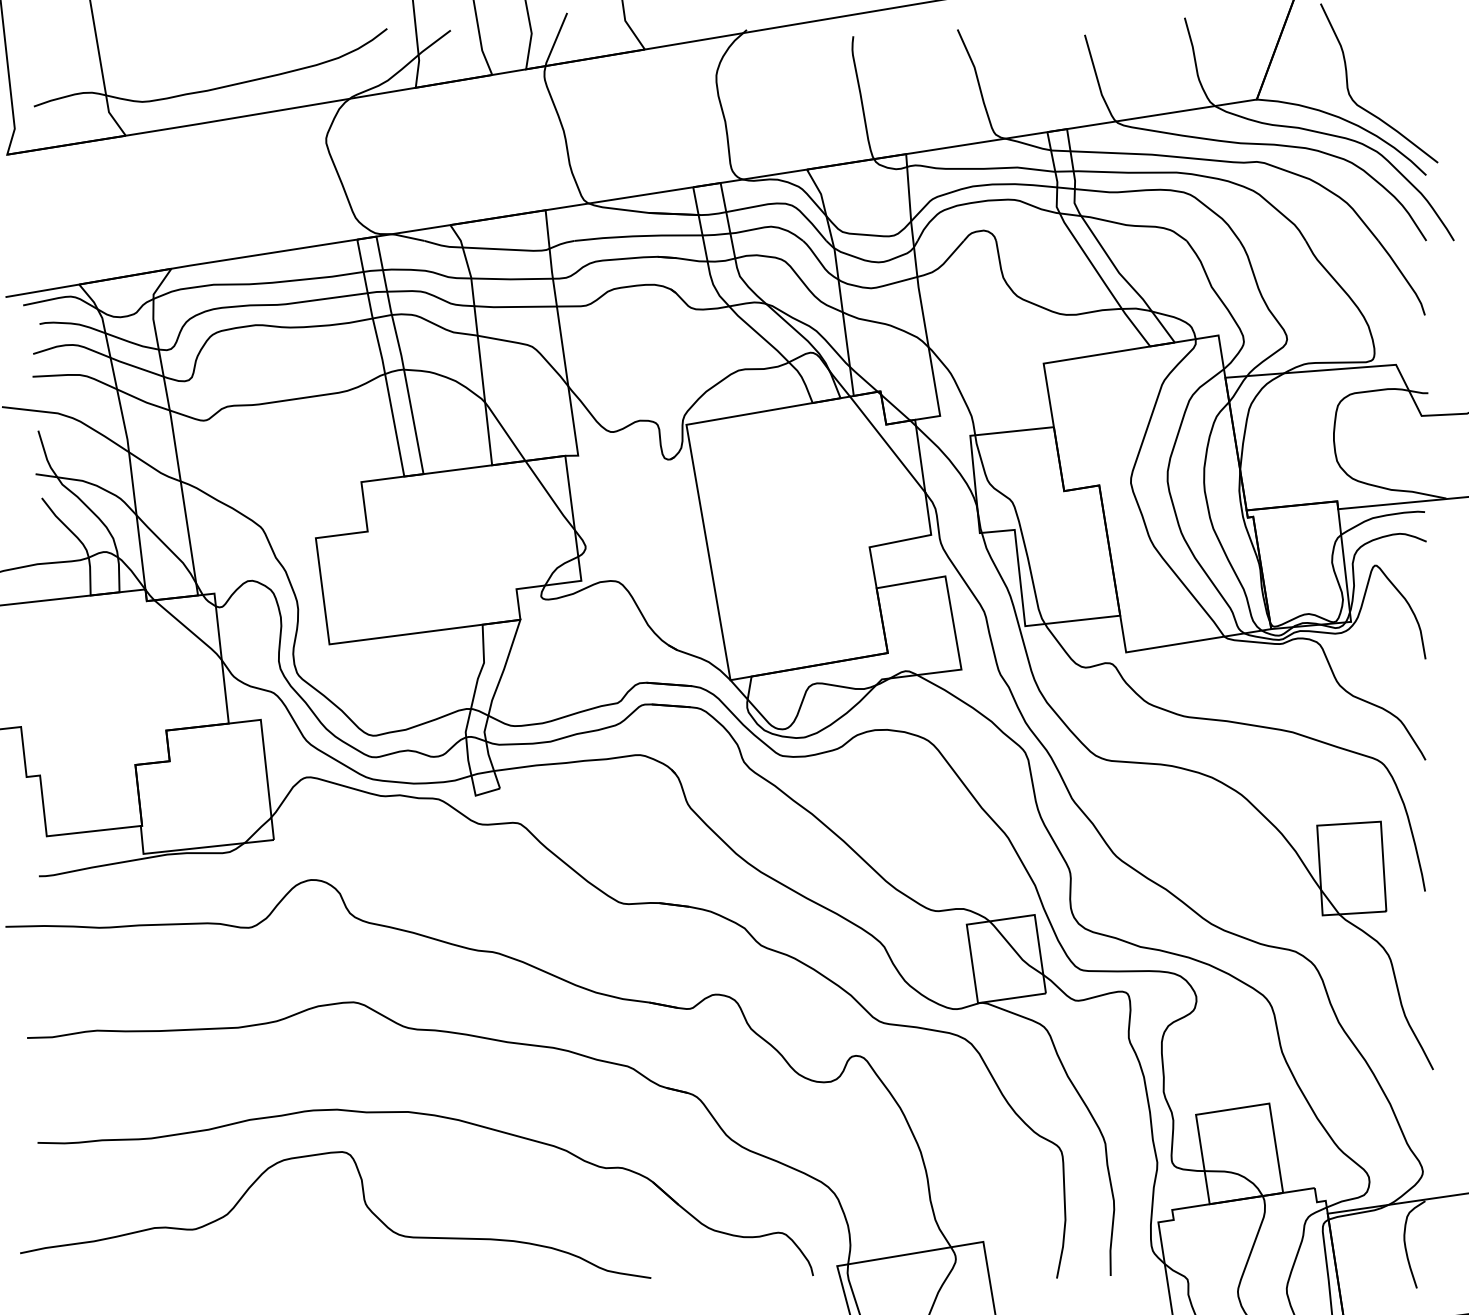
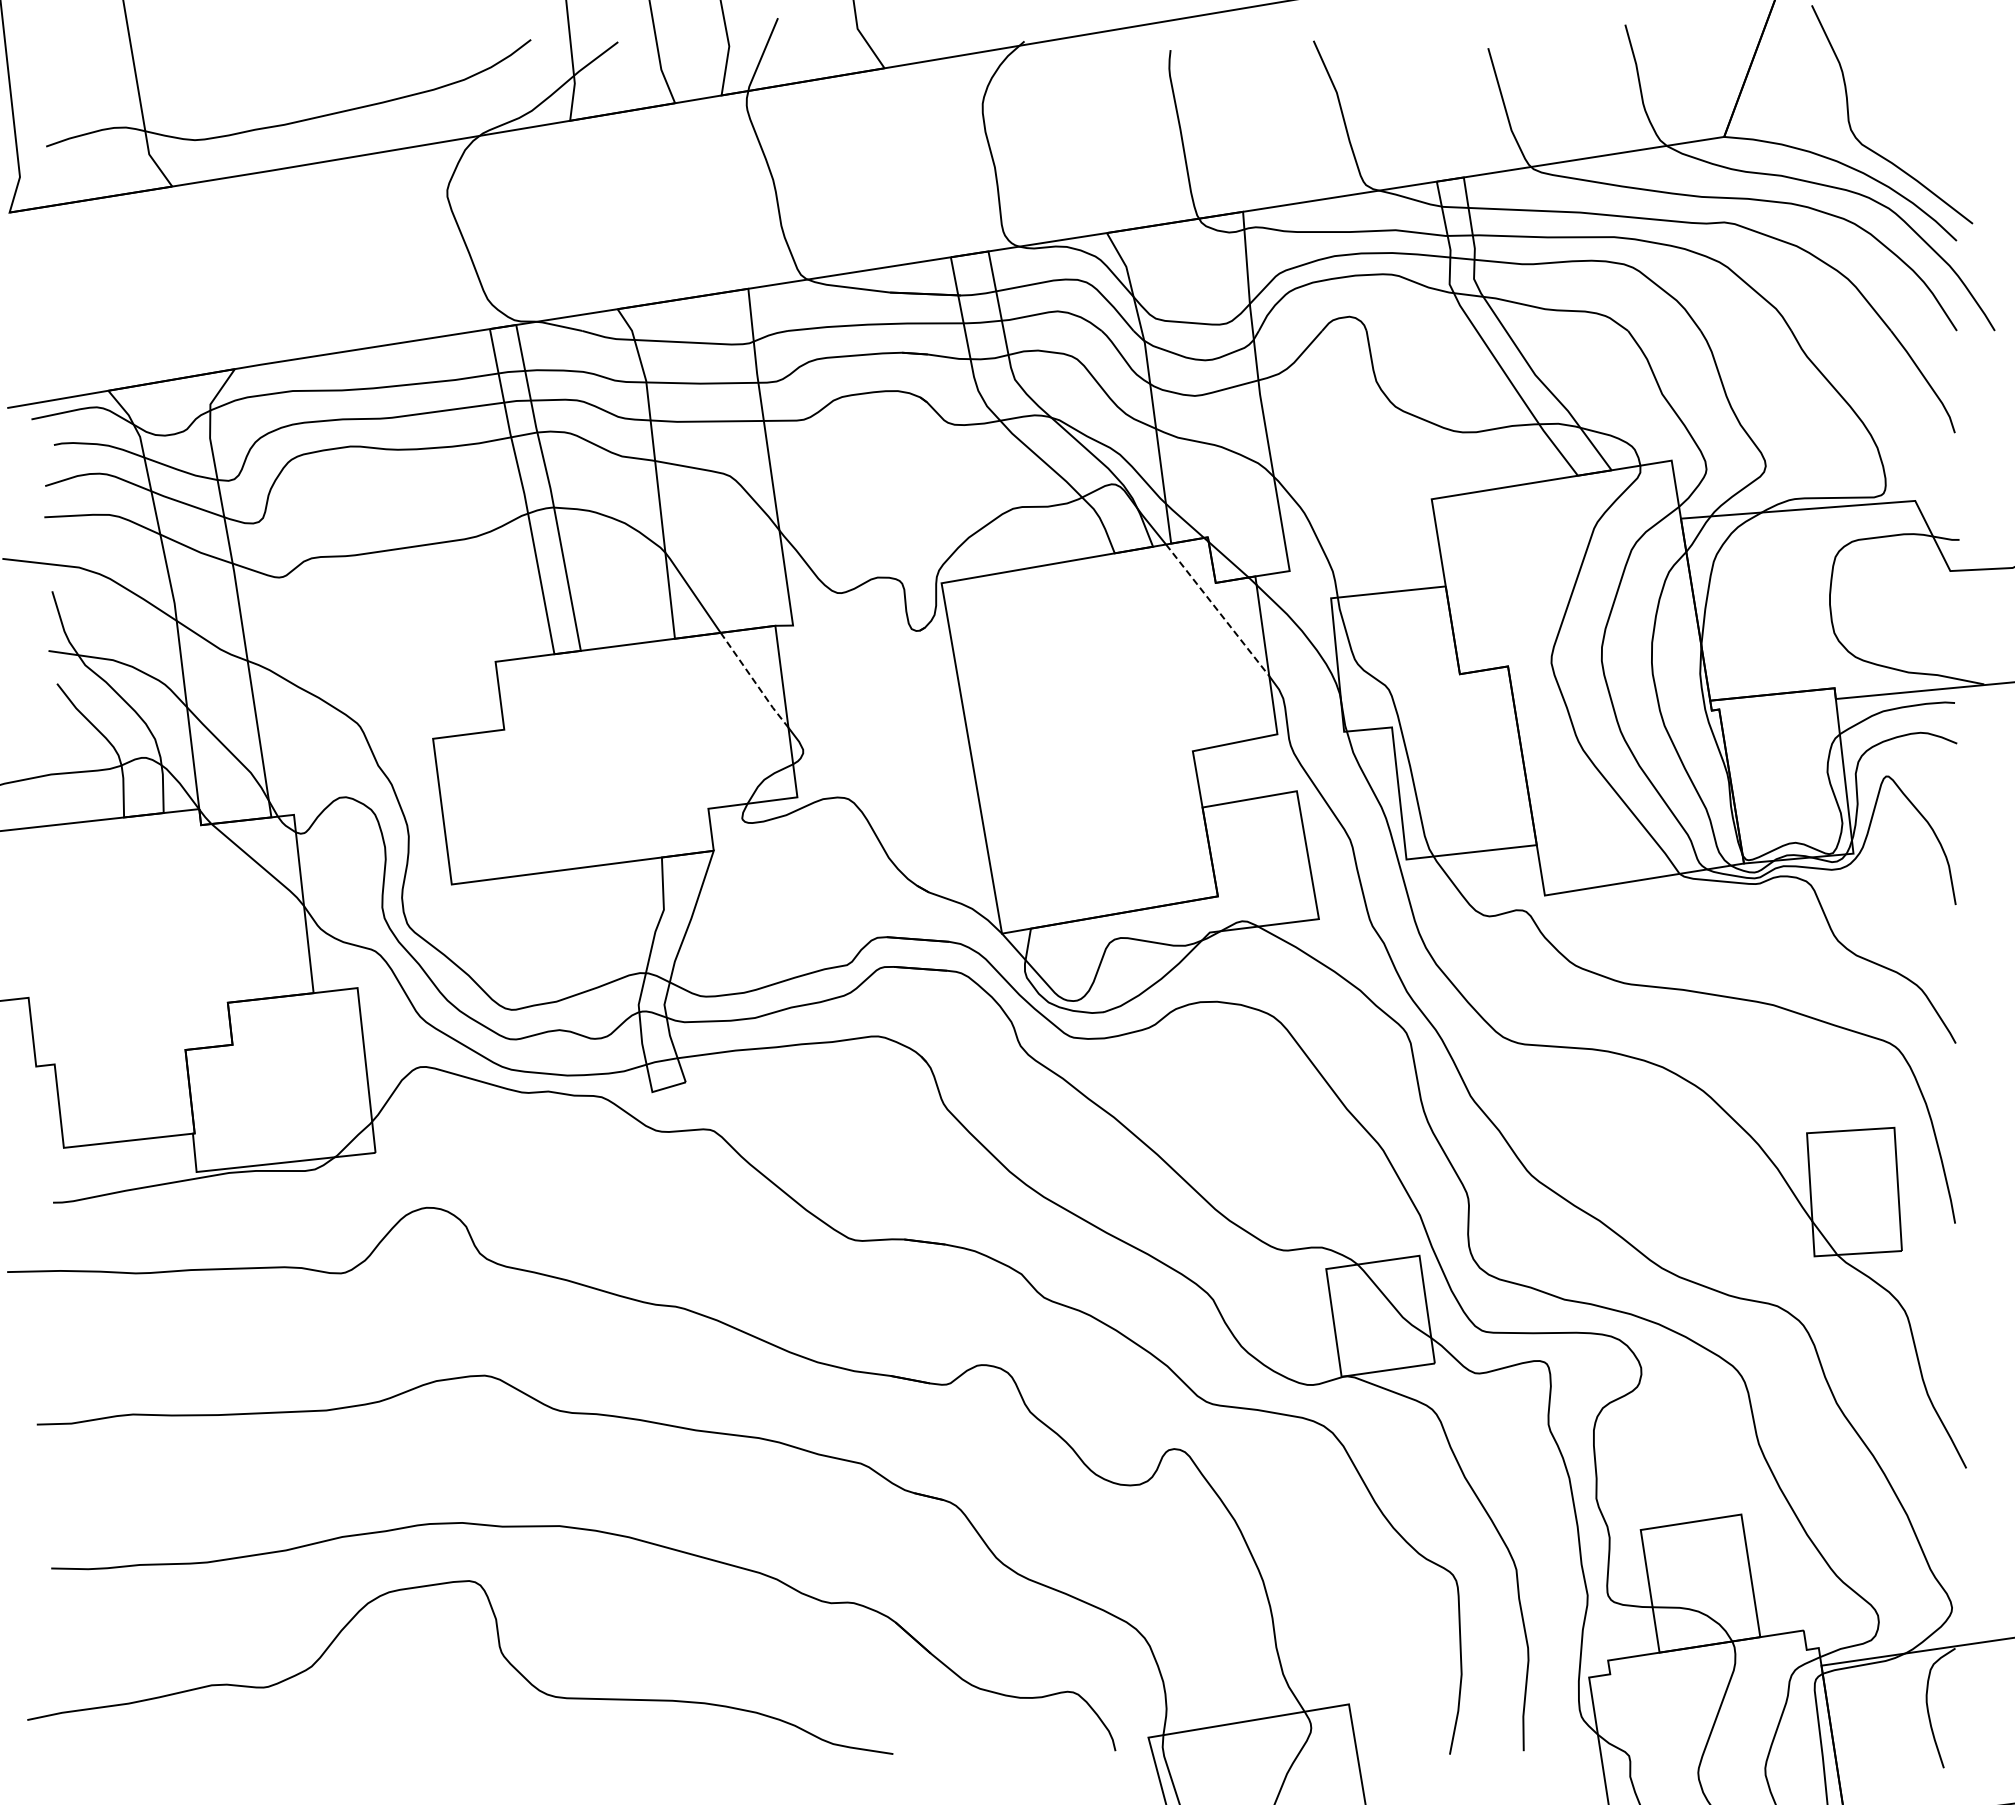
line: (887, 444) -> (1217, 610), solid -> dashed
line: (550, 496) -> (754, 681), solid -> dashed

